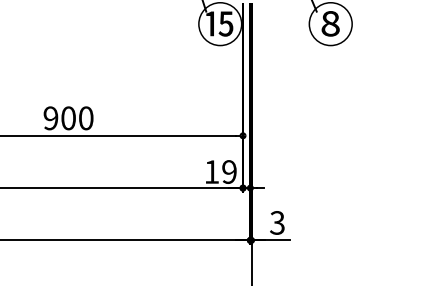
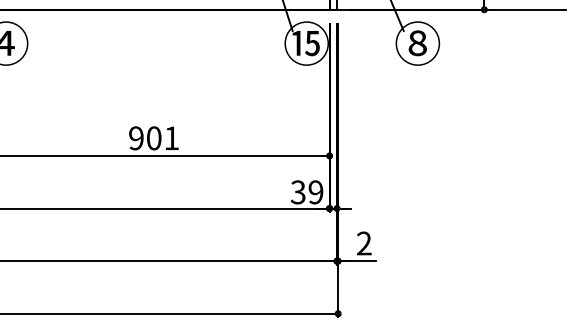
text: (85, 118) -> (171, 138), 900 -> 901
text: (211, 172) -> (297, 192), 19 -> 39
text: (276, 222) -> (363, 243), 3 -> 2

